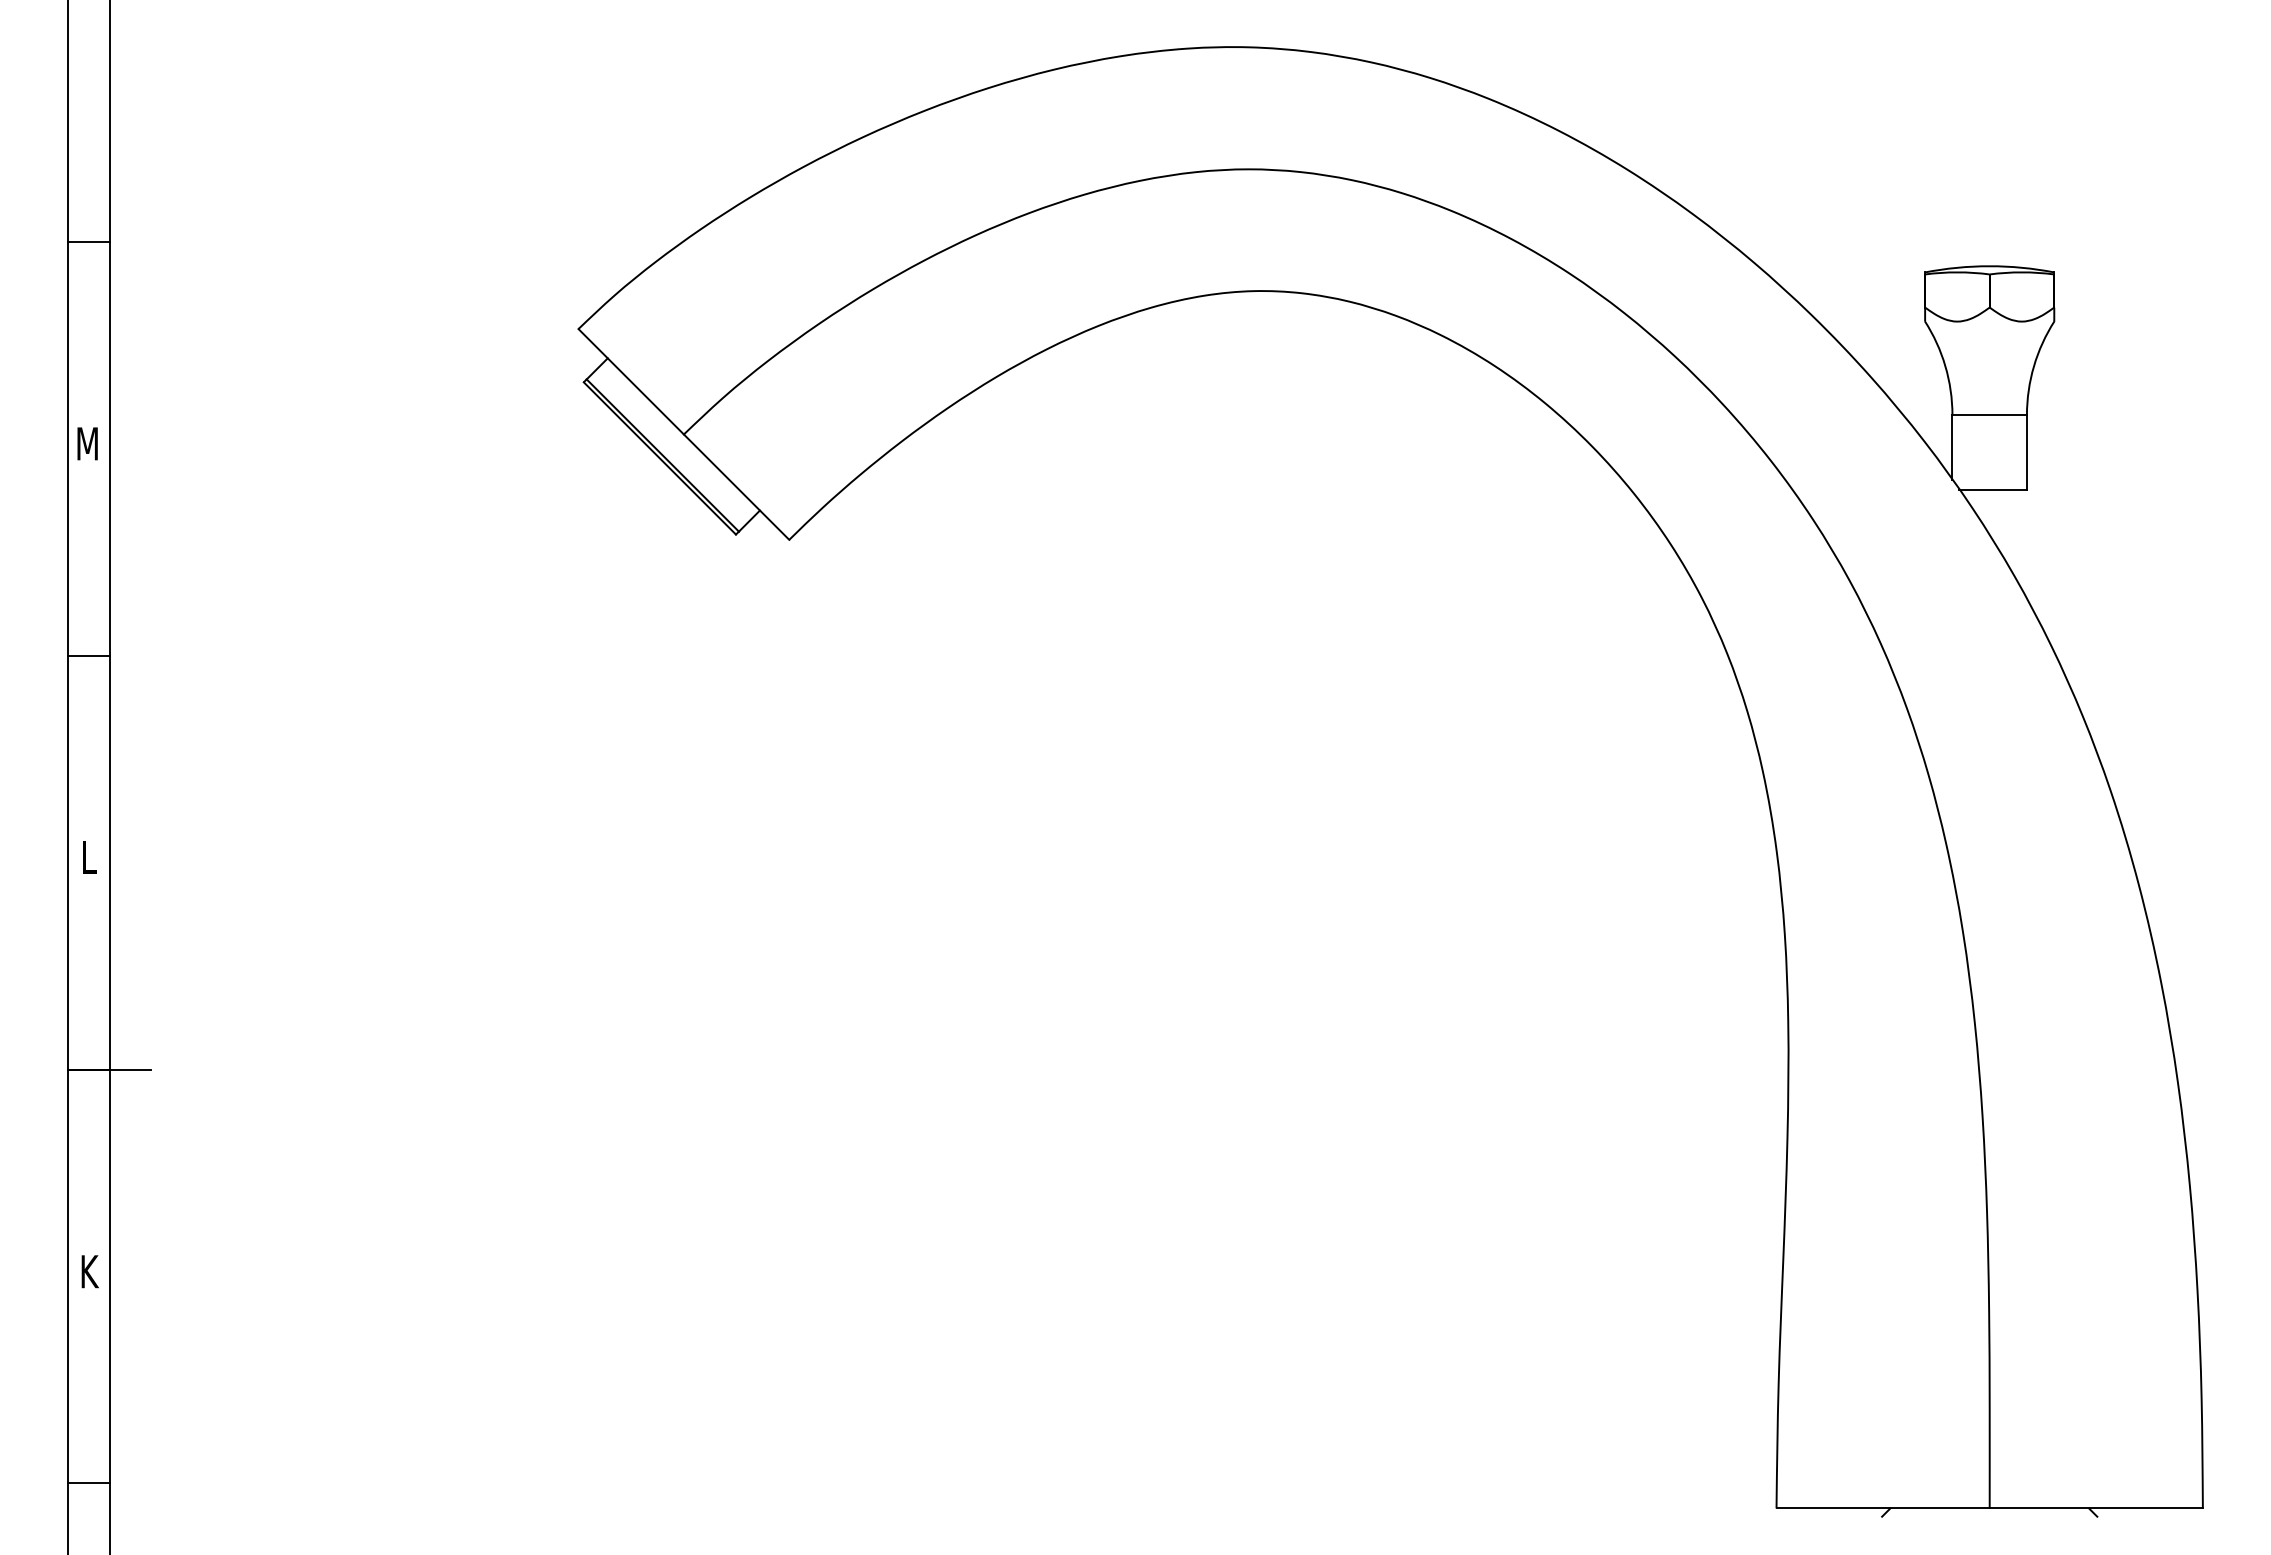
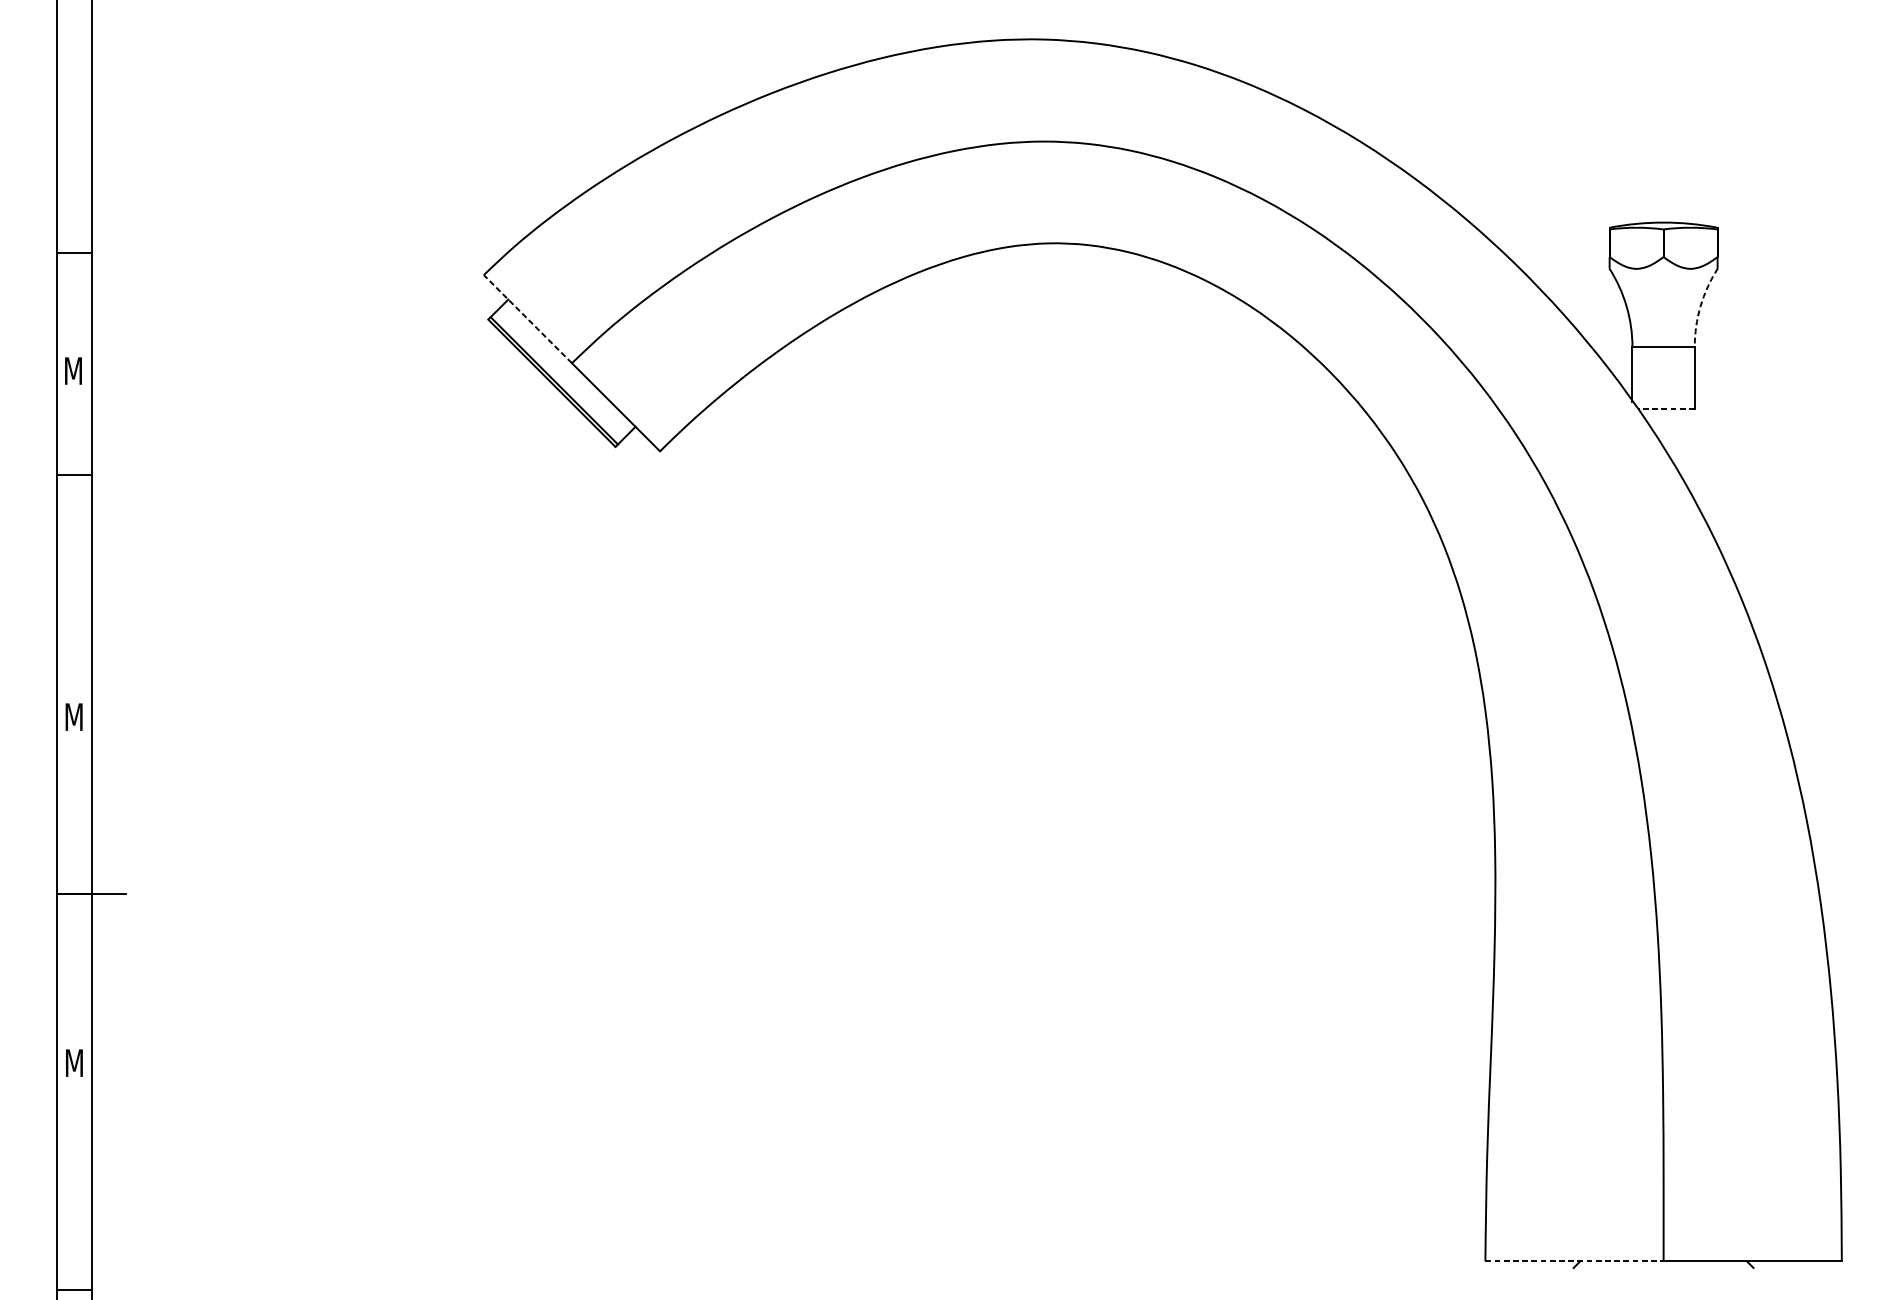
line: (88, 241) -> (74, 252), moved
arc: (2034, 366) -> (1701, 306), solid -> dashed
line: (631, 381) -> (528, 318), solid -> dashed
line: (1992, 489) -> (1665, 409), solid -> dashed
line: (88, 655) -> (74, 475), moved
text: (88, 857) -> (74, 716), L -> M
text: (88, 1271) -> (74, 1062), K -> M
line: (88, 1483) -> (74, 1289), moved
line: (1883, 1508) -> (1574, 1261), solid -> dashed

